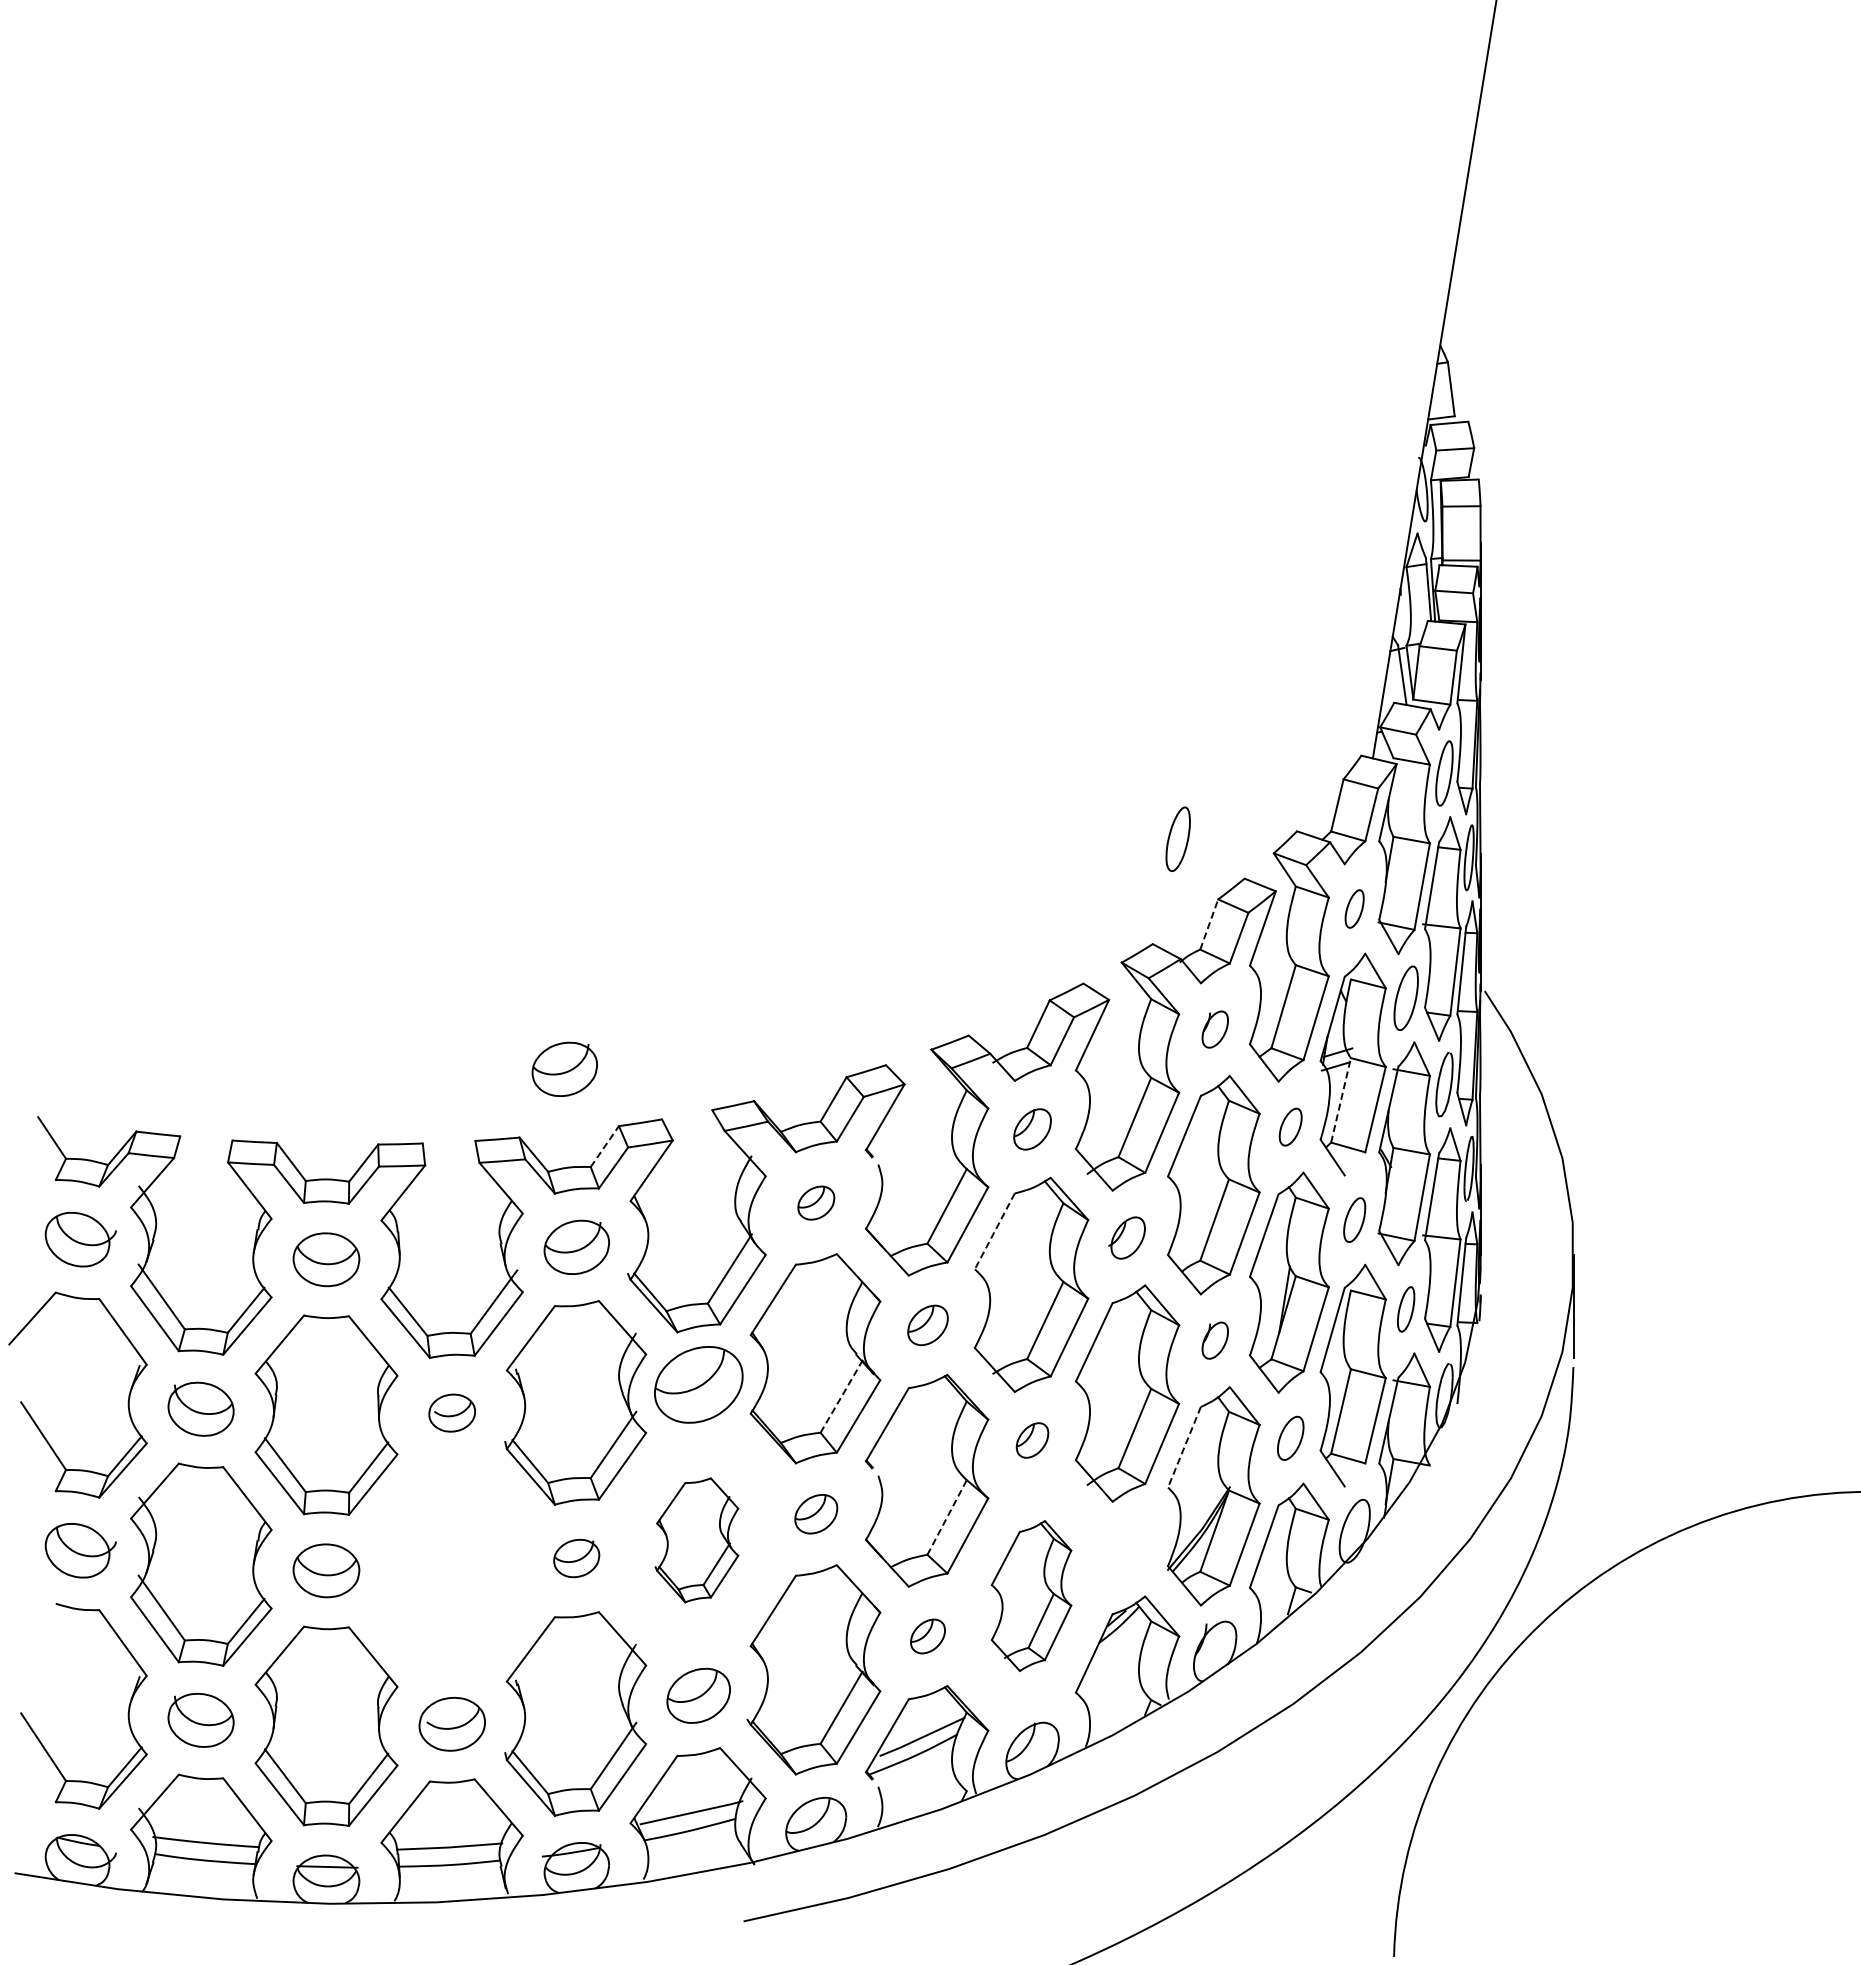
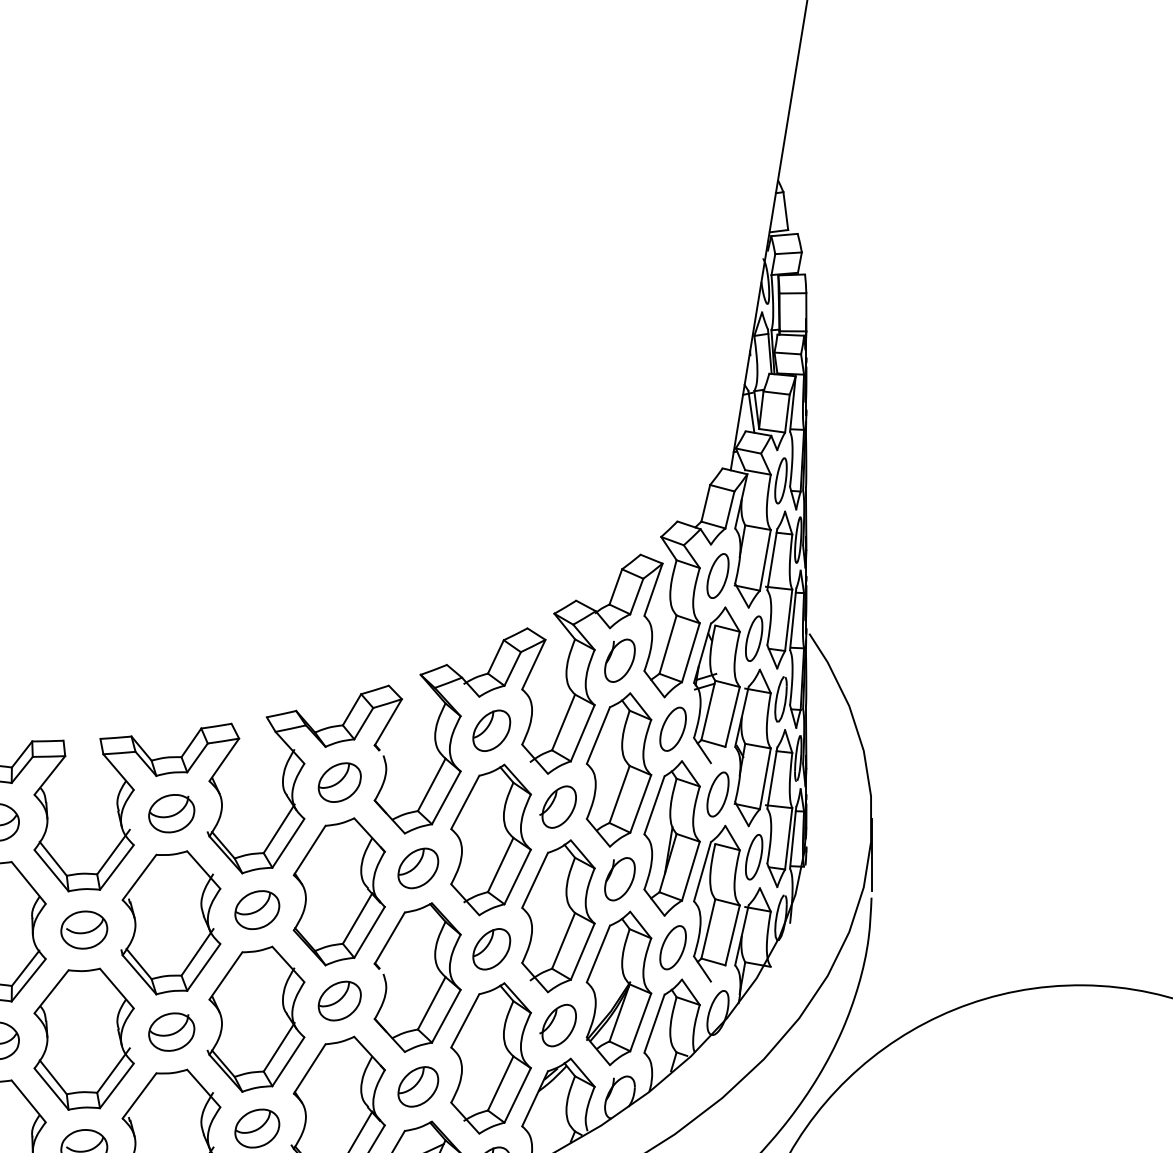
part: (1177, 838) -> (593, 526), removed
part: (1354, 908) -> (717, 575), size x1.67
line: (1209, 924) -> (616, 586), dashed -> solid
part: (1215, 1029) -> (620, 660), size x1.67
part: (564, 1068) -> (163, 688), removed
line: (1341, 1099) -> (708, 709), dashed -> solid
part: (1290, 1126) -> (672, 728), size x1.67
part: (1032, 1129) -> (491, 730), size x1.43
line: (604, 1146) -> (191, 742), dashed -> solid
part: (816, 1202) -> (340, 782), size x1.67
part: (1354, 1219) -> (717, 794), size x1.43
line: (994, 1231) -> (465, 802), dashed -> solid
part: (1126, 1237) -> (557, 806), size x1.43
part: (1405, 1309) -> (753, 857), size x1.43
part: (927, 1325) -> (417, 868), size x1.43
part: (1215, 1340) -> (620, 879), size x1.67
part: (698, 1384) -> (257, 909), size x0.71
line: (841, 1396) -> (357, 918), dashed -> solid
part: (451, 1412) -> (83, 929), size x1.43
part: (1290, 1438) -> (672, 947), size x1.43
part: (1032, 1440) -> (491, 949), size x1.67
line: (1184, 1447) -> (598, 954), dashed -> solid
part: (816, 1513) -> (340, 1000), size x1.43
line: (947, 1517) -> (432, 1003), dashed -> solid
part: (696, 1540) -> (255, 1019), size x1.67
part: (1126, 1548) -> (557, 1025), added
part: (576, 1558) -> (171, 1032), size x1.43
part: (451, 1568) -> (83, 1039), added
part: (1031, 1595) -> (491, 1058), size x1.43
part: (927, 1636) -> (417, 1086), size x1.67

